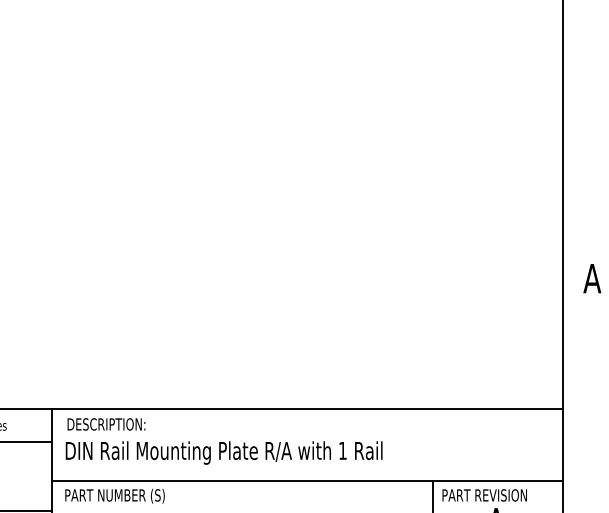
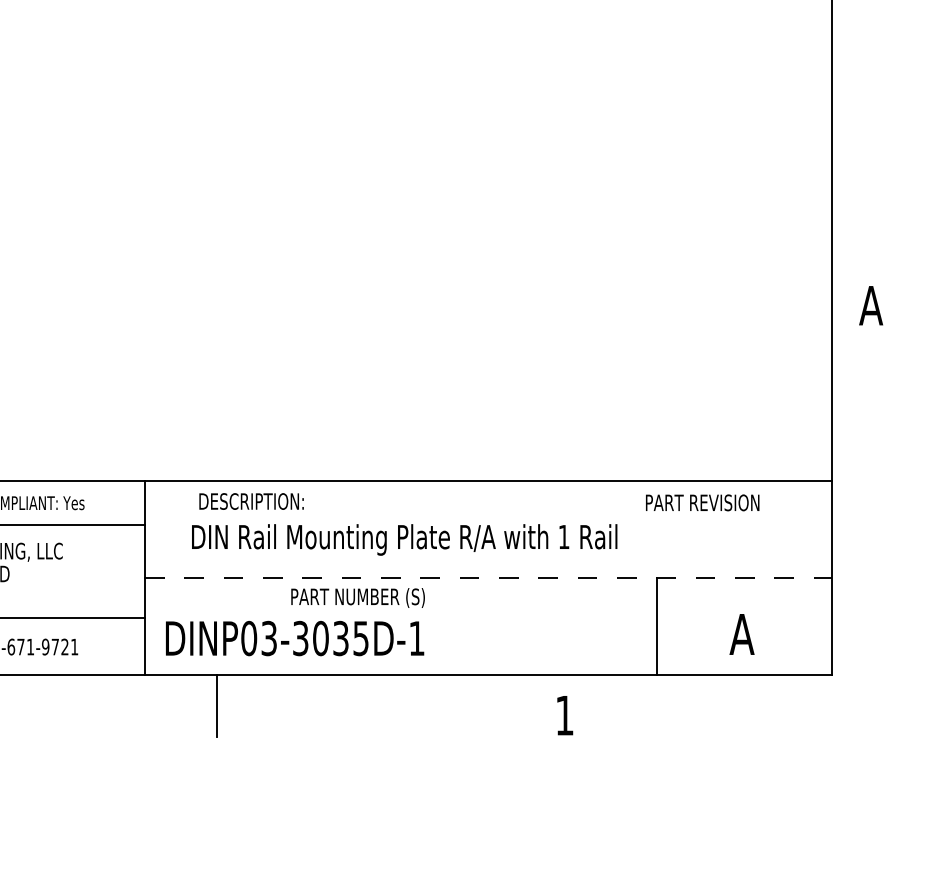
text: (106, 424) -> (251, 501), moved
text: (224, 452) -> (404, 539), moved
line: (307, 481) -> (488, 578), solid -> dashed
text: (114, 495) -> (357, 597), moved
text: (484, 495) -> (702, 502), moved

